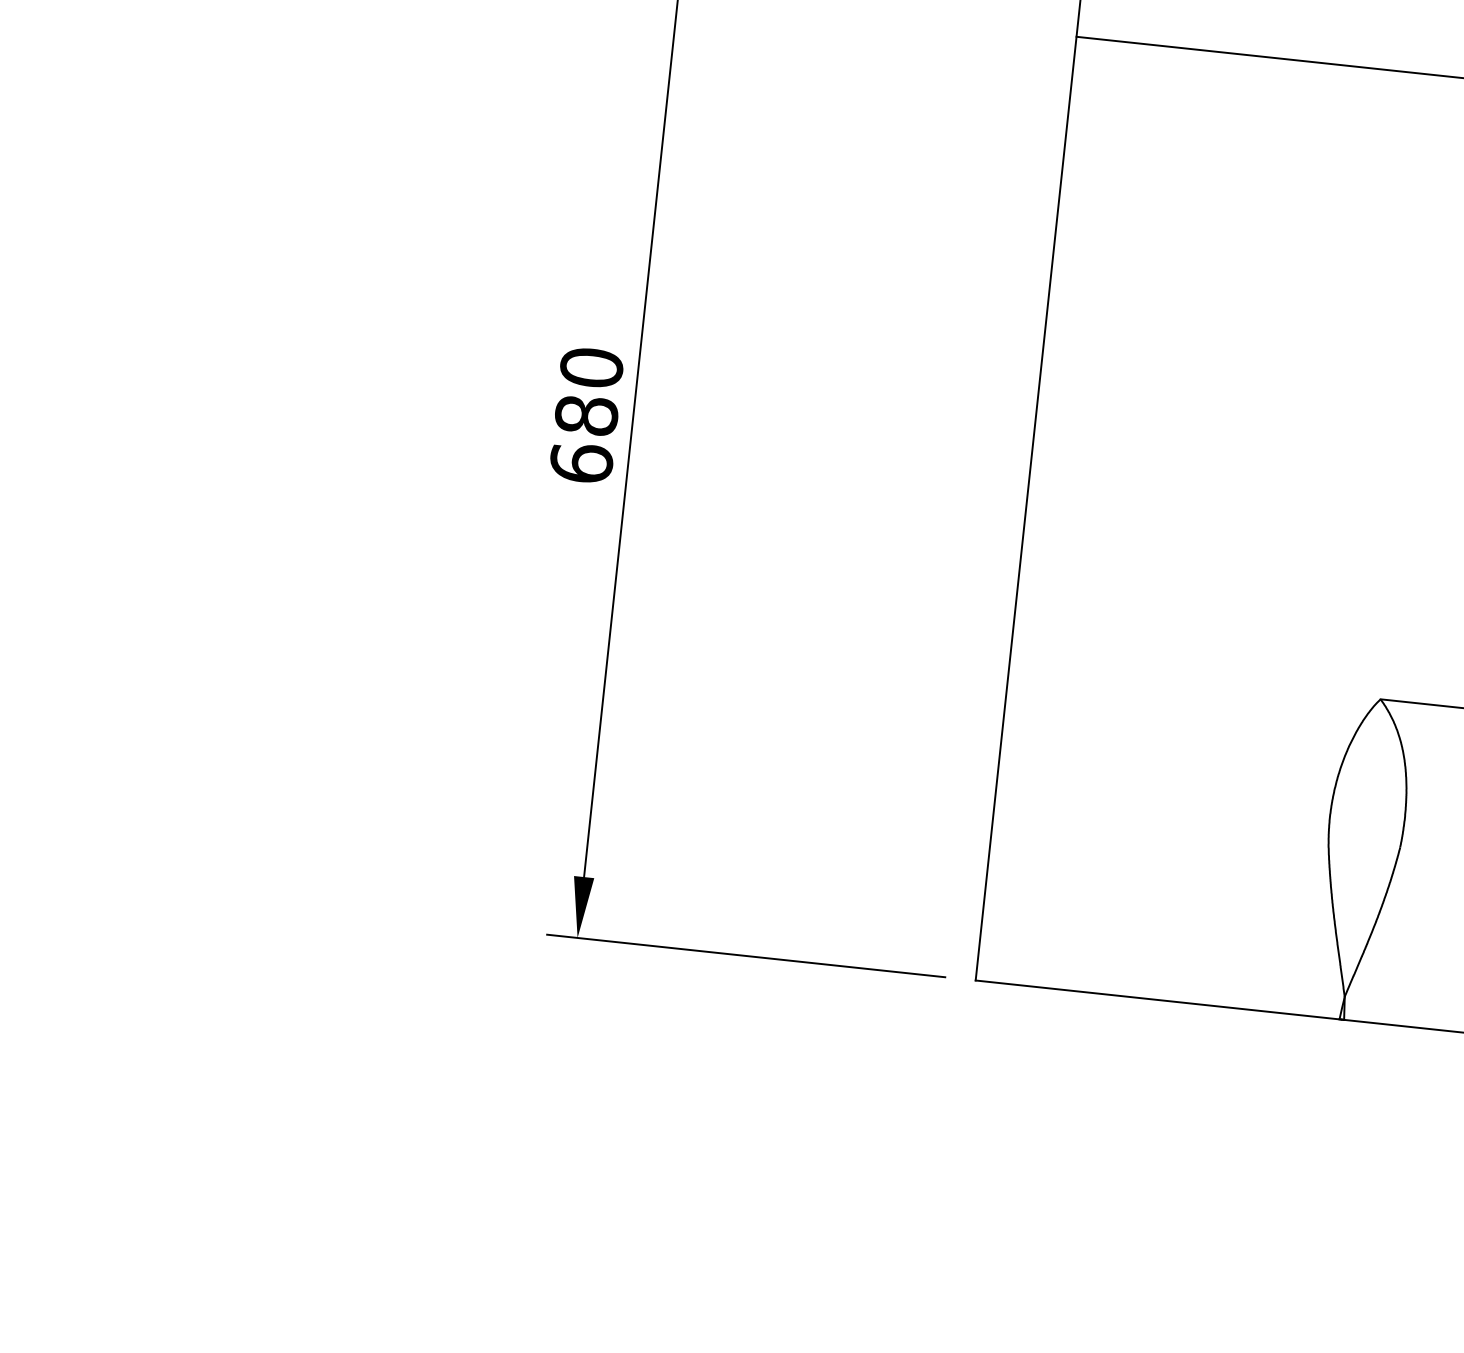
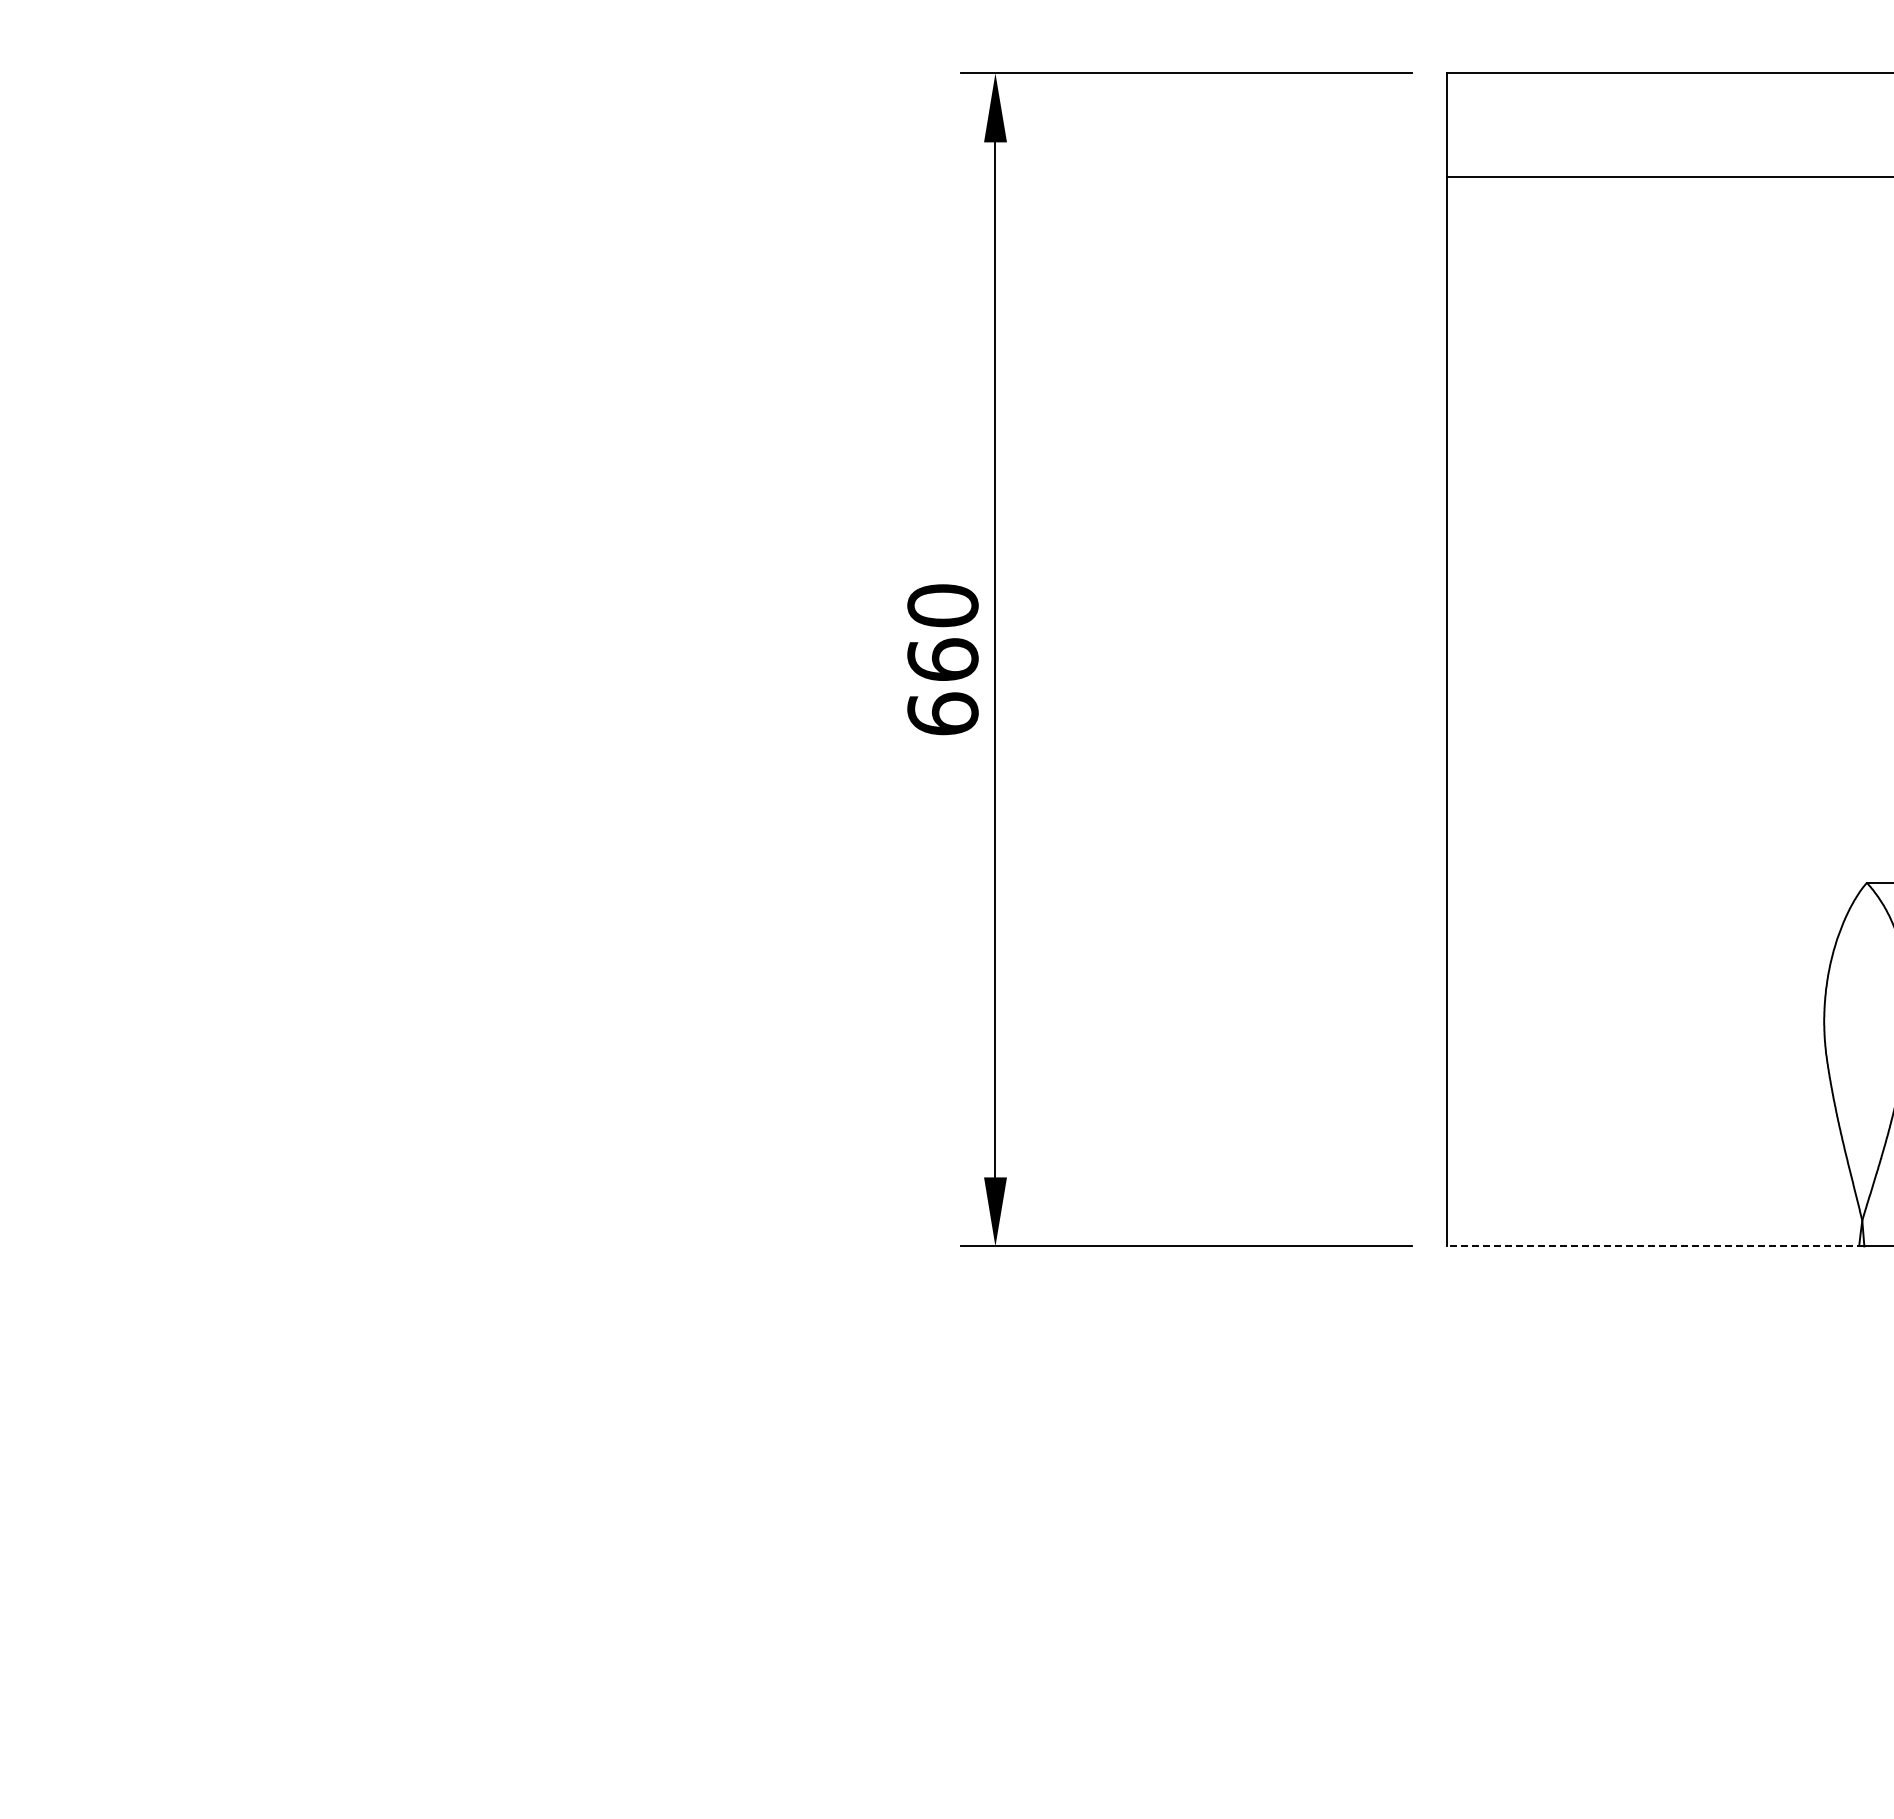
text: (586, 415) -> (942, 659), 680 -> 660
line: (1159, 1000) -> (1655, 1246), solid -> dashed

